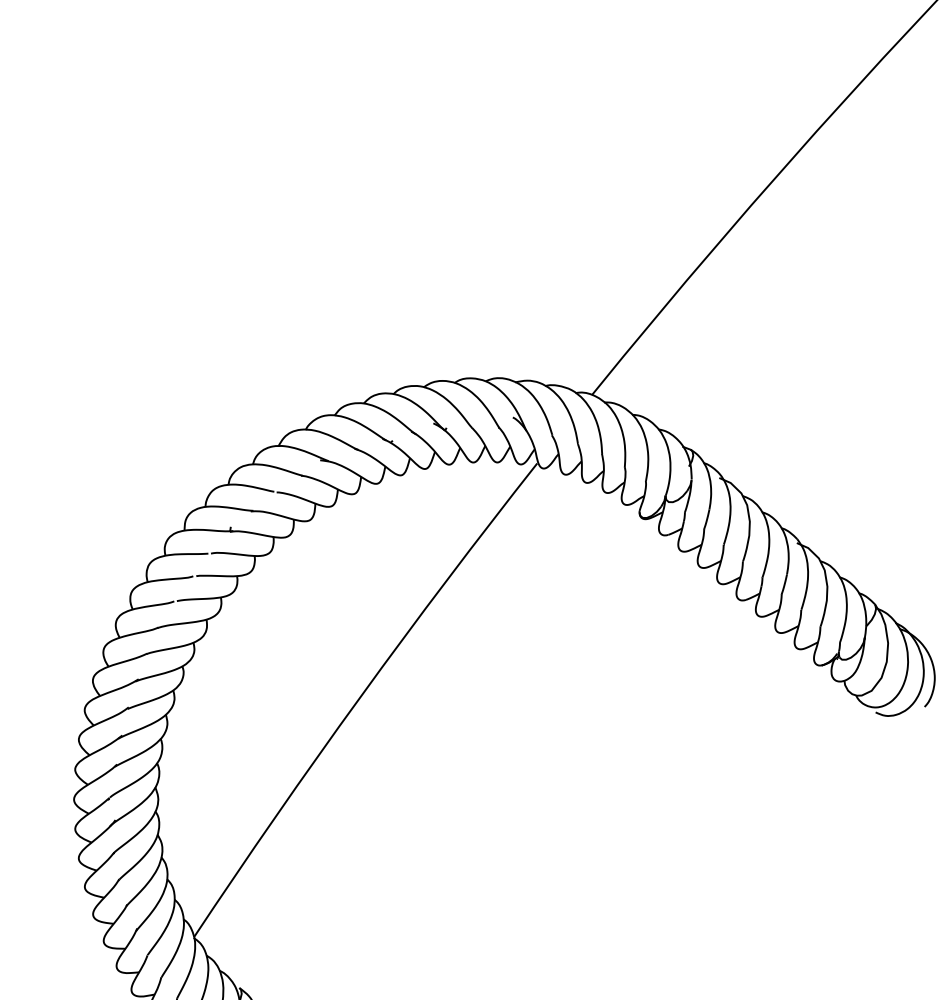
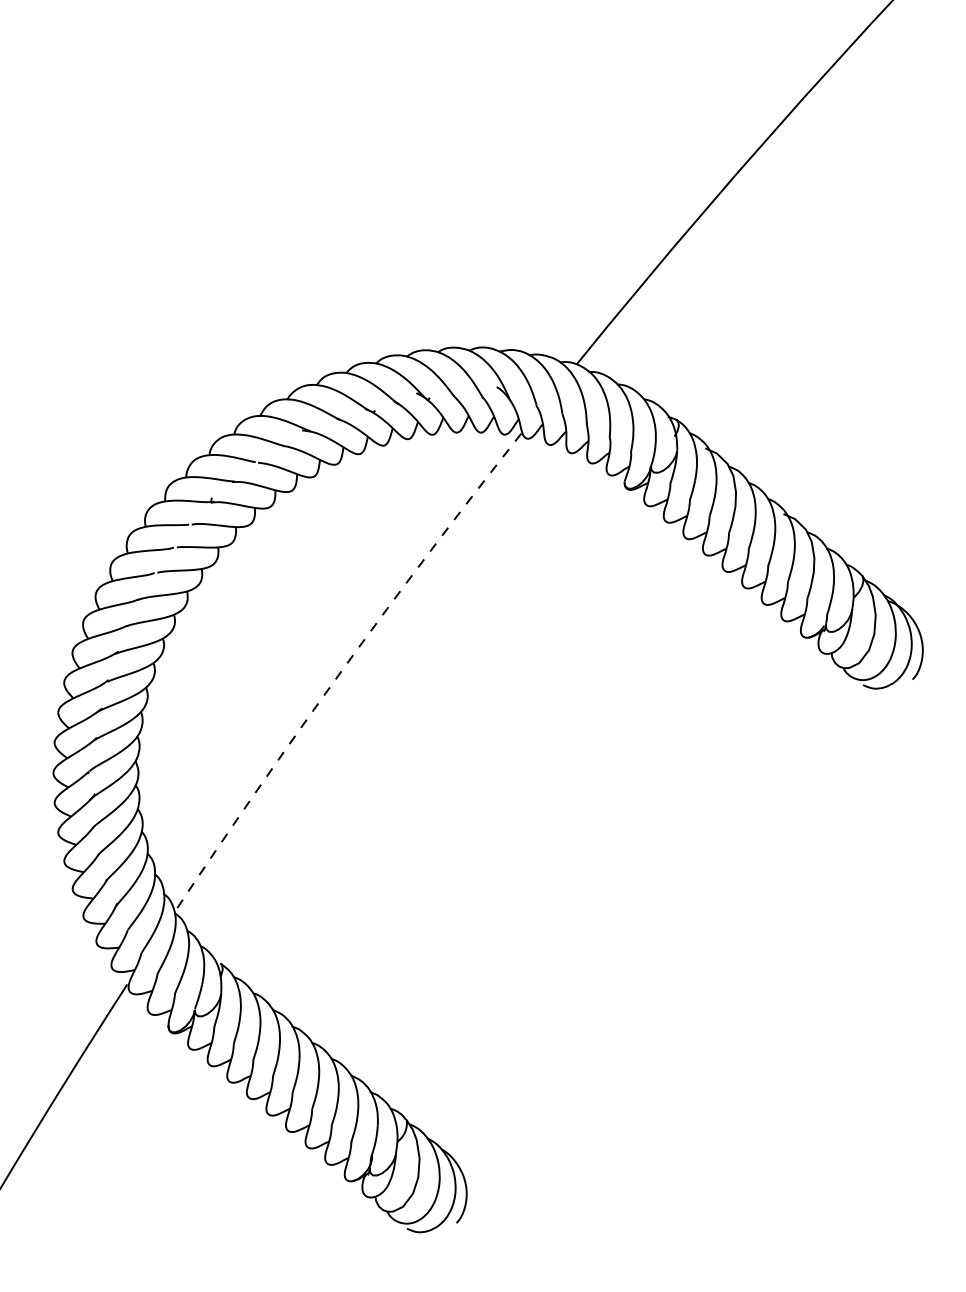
arc: (360, 696) -> (342, 669), solid -> dashed

